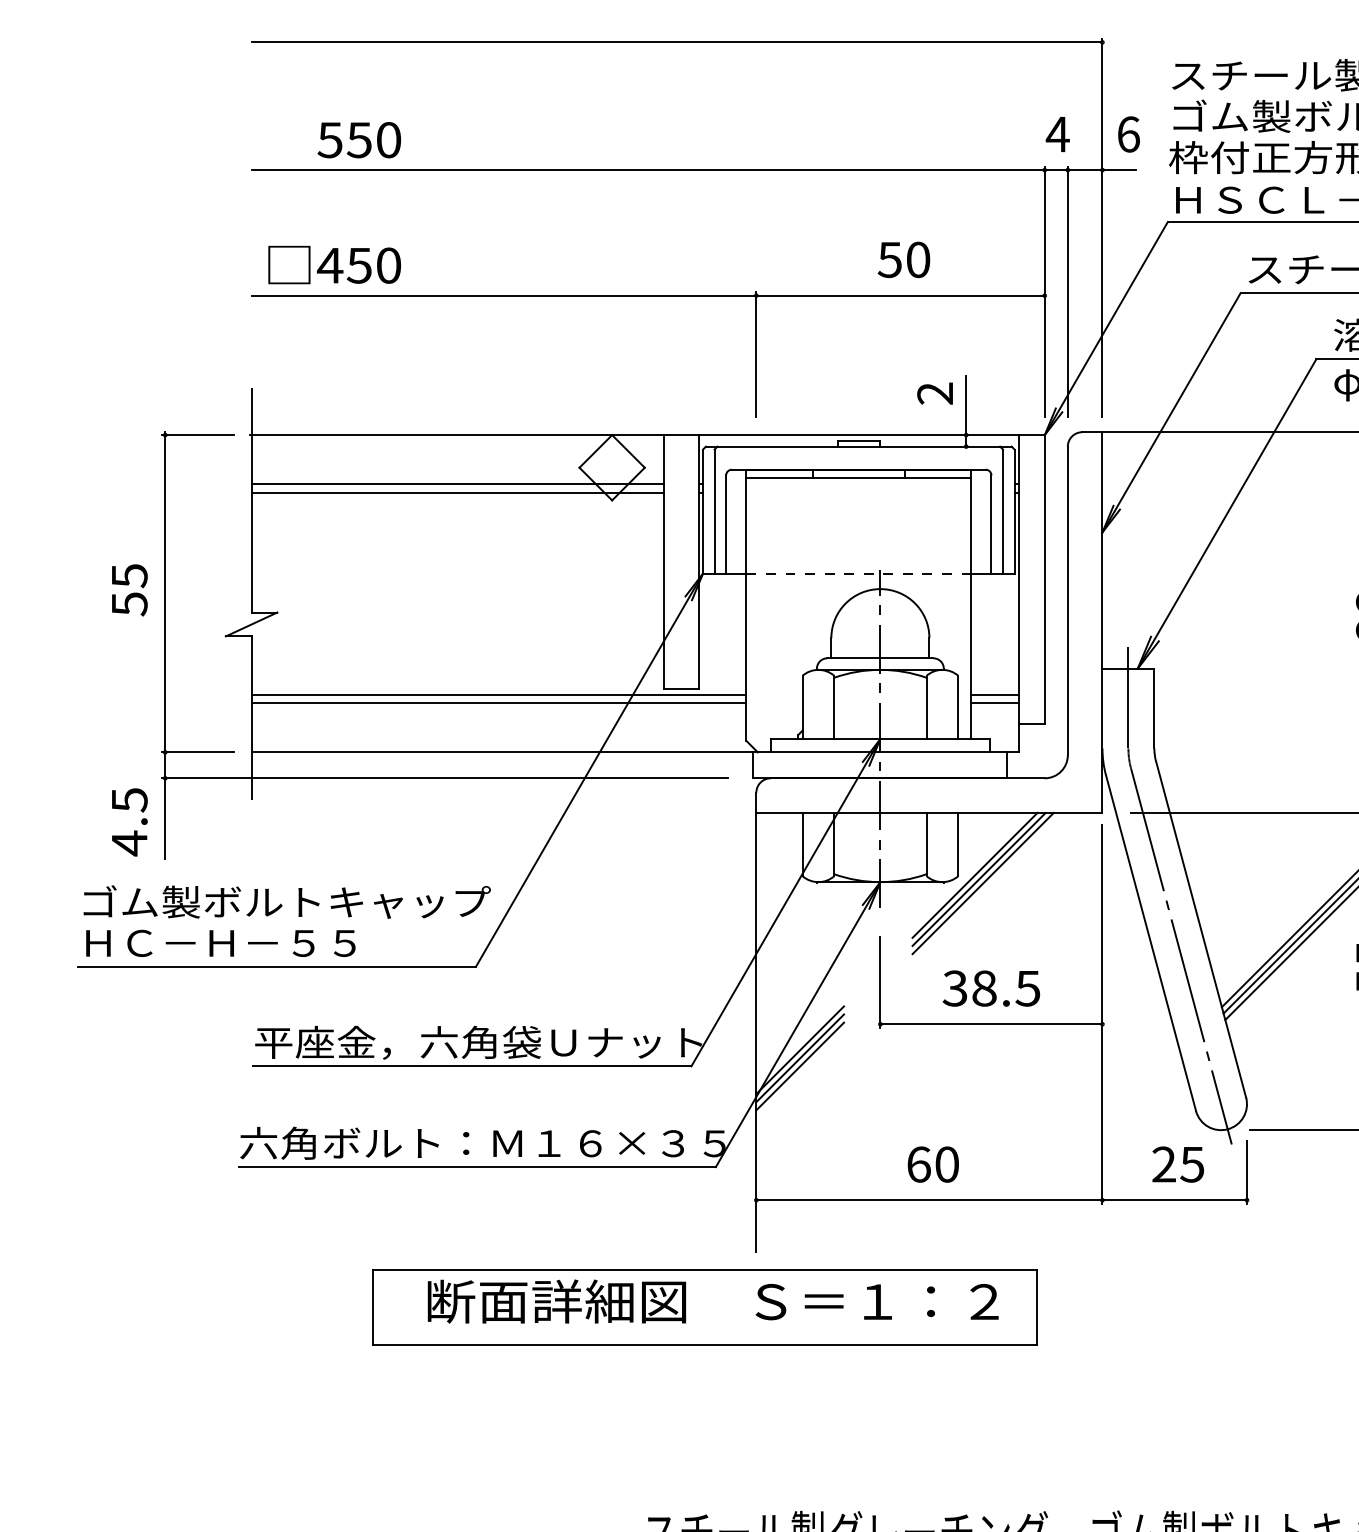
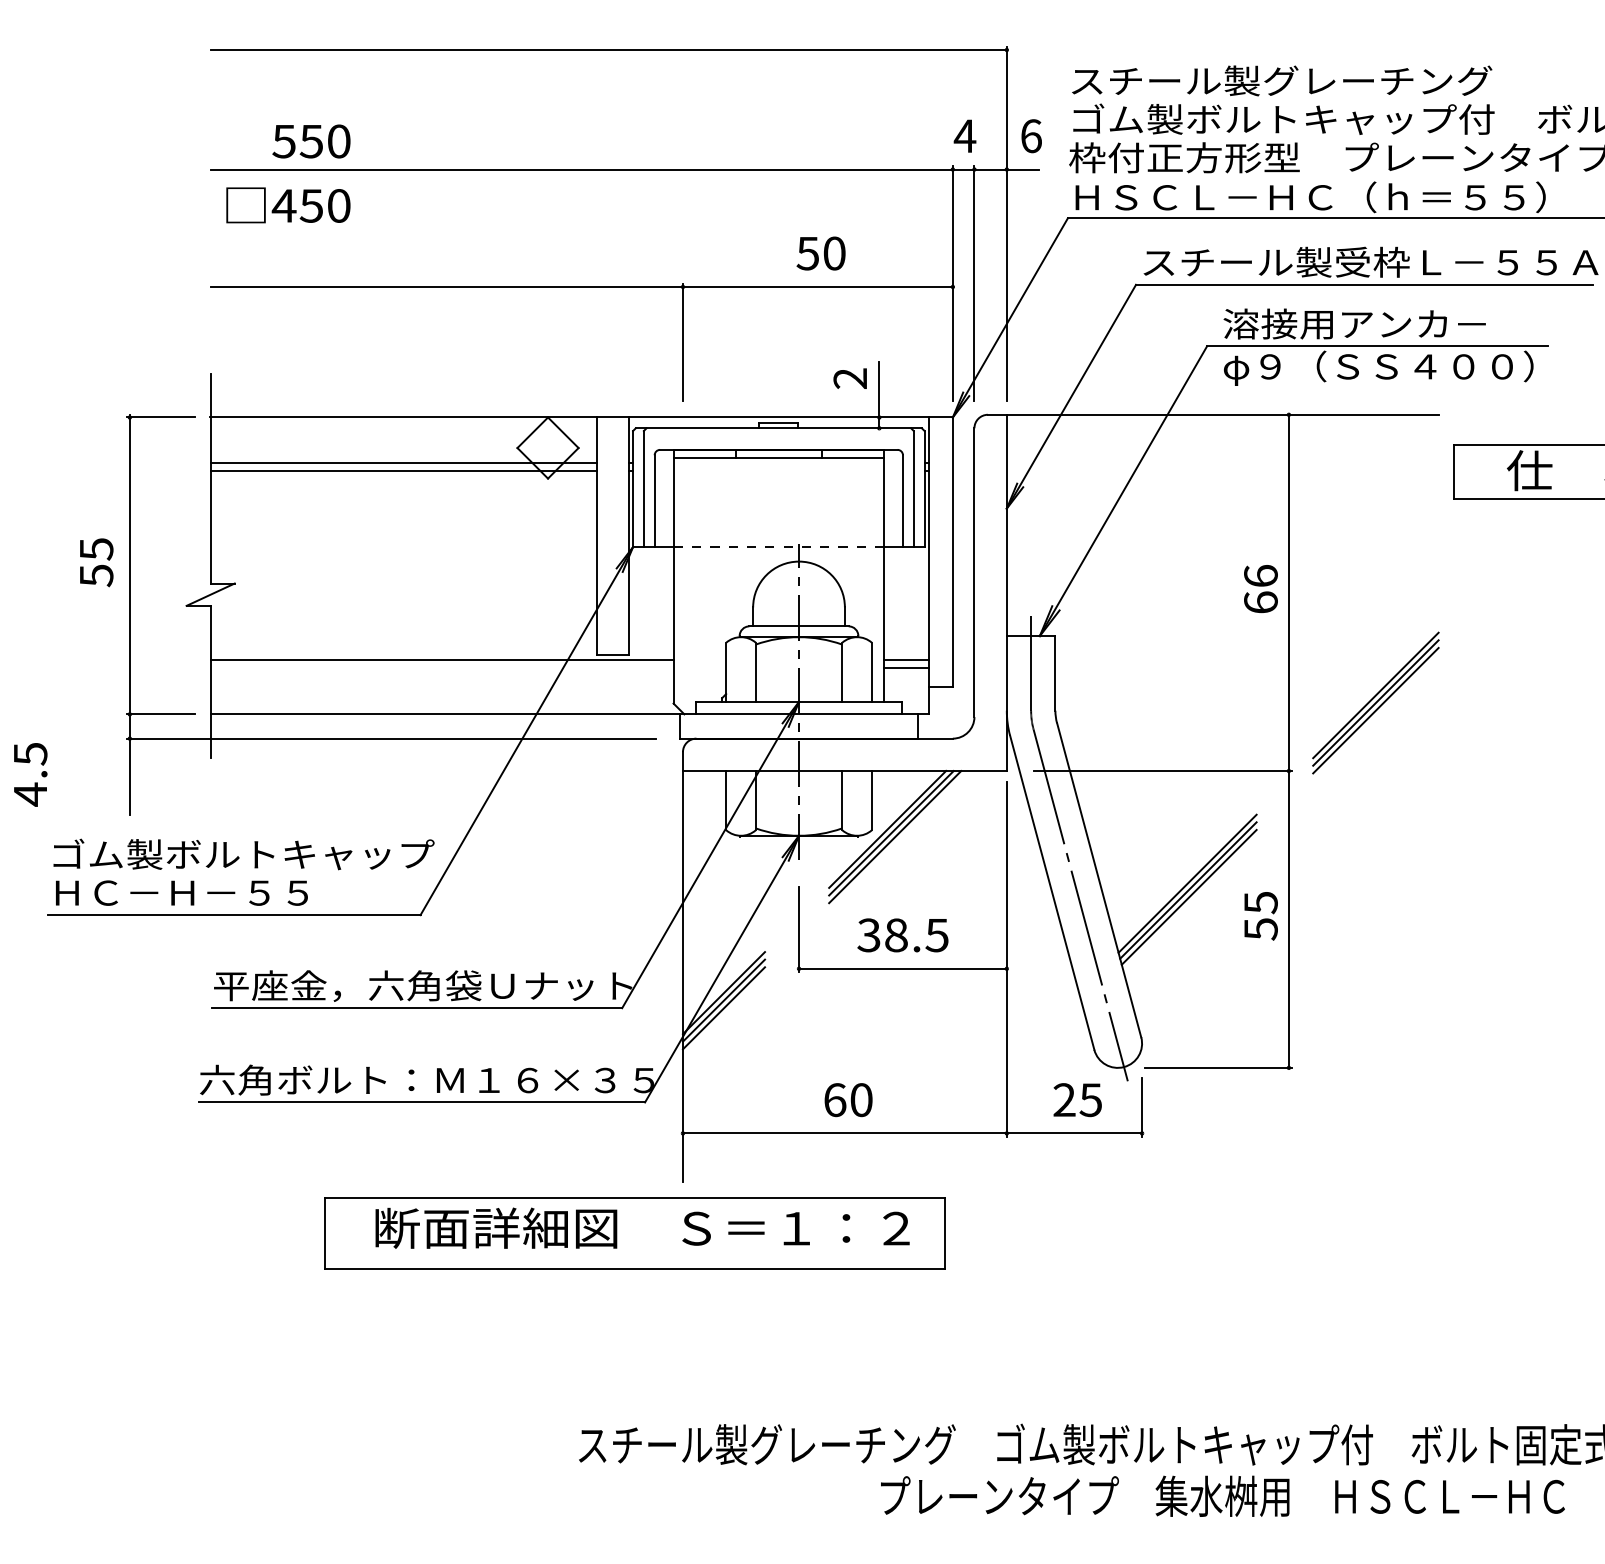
text: (334, 265) -> (288, 205), moved
line: (498, 703) -> (441, 668), removed
text: (129, 821) -> (30, 774), moved

